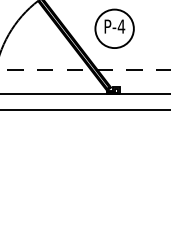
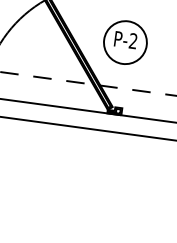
text: (121, 26) -> (133, 41), P-4 -> P-2

